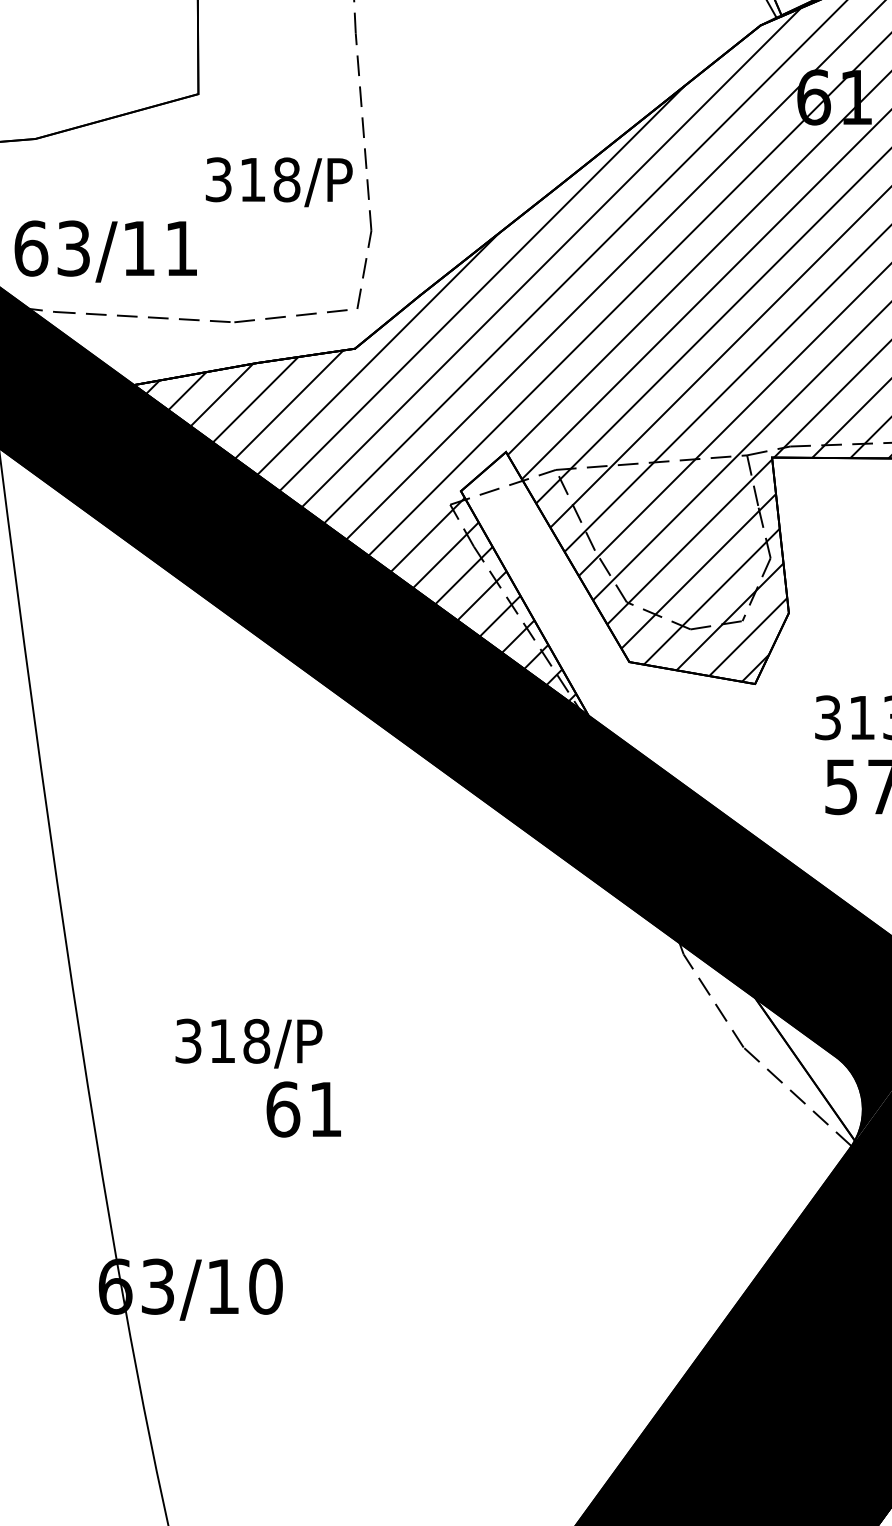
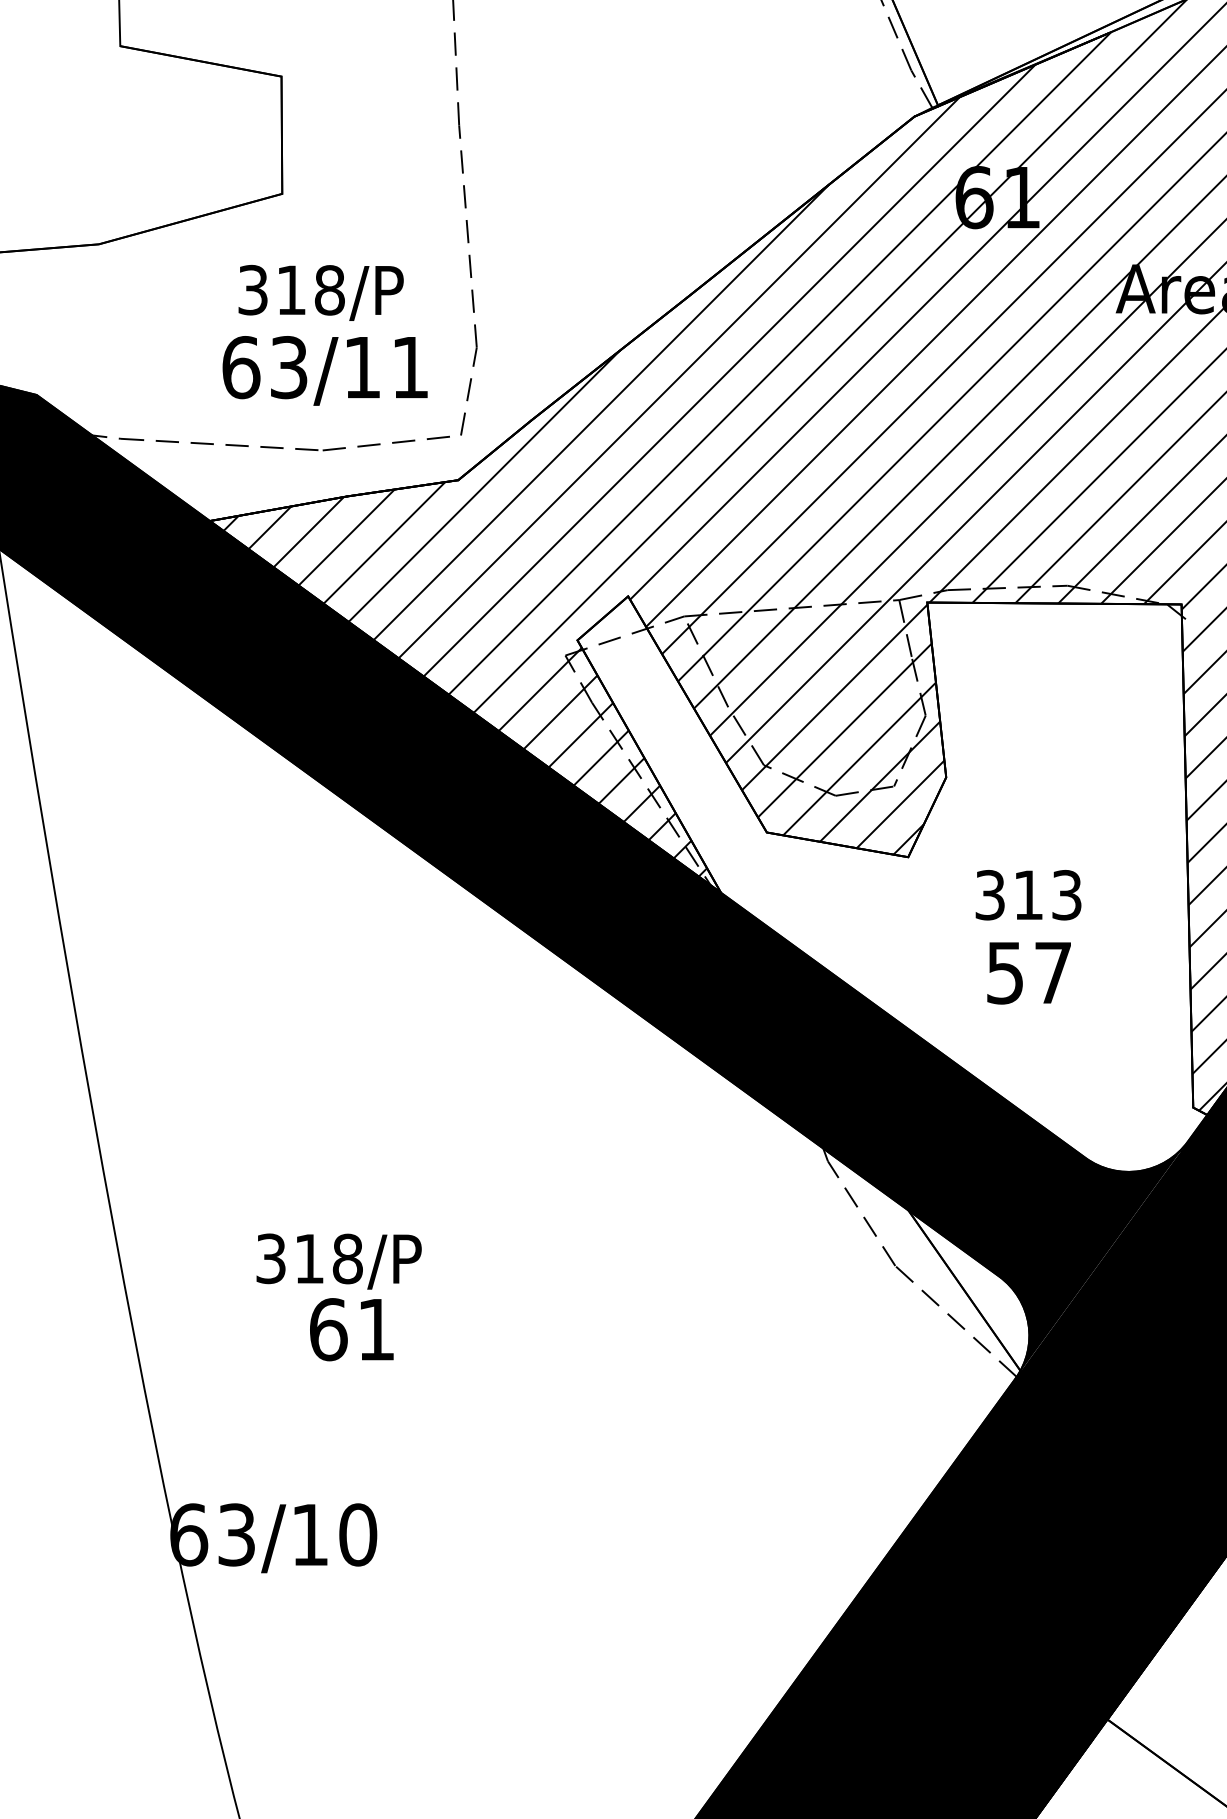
text: (278, 181) -> (320, 292), moved
text: (105, 251) -> (324, 370), moved
text: (303, 1109) -> (351, 1329), moved

